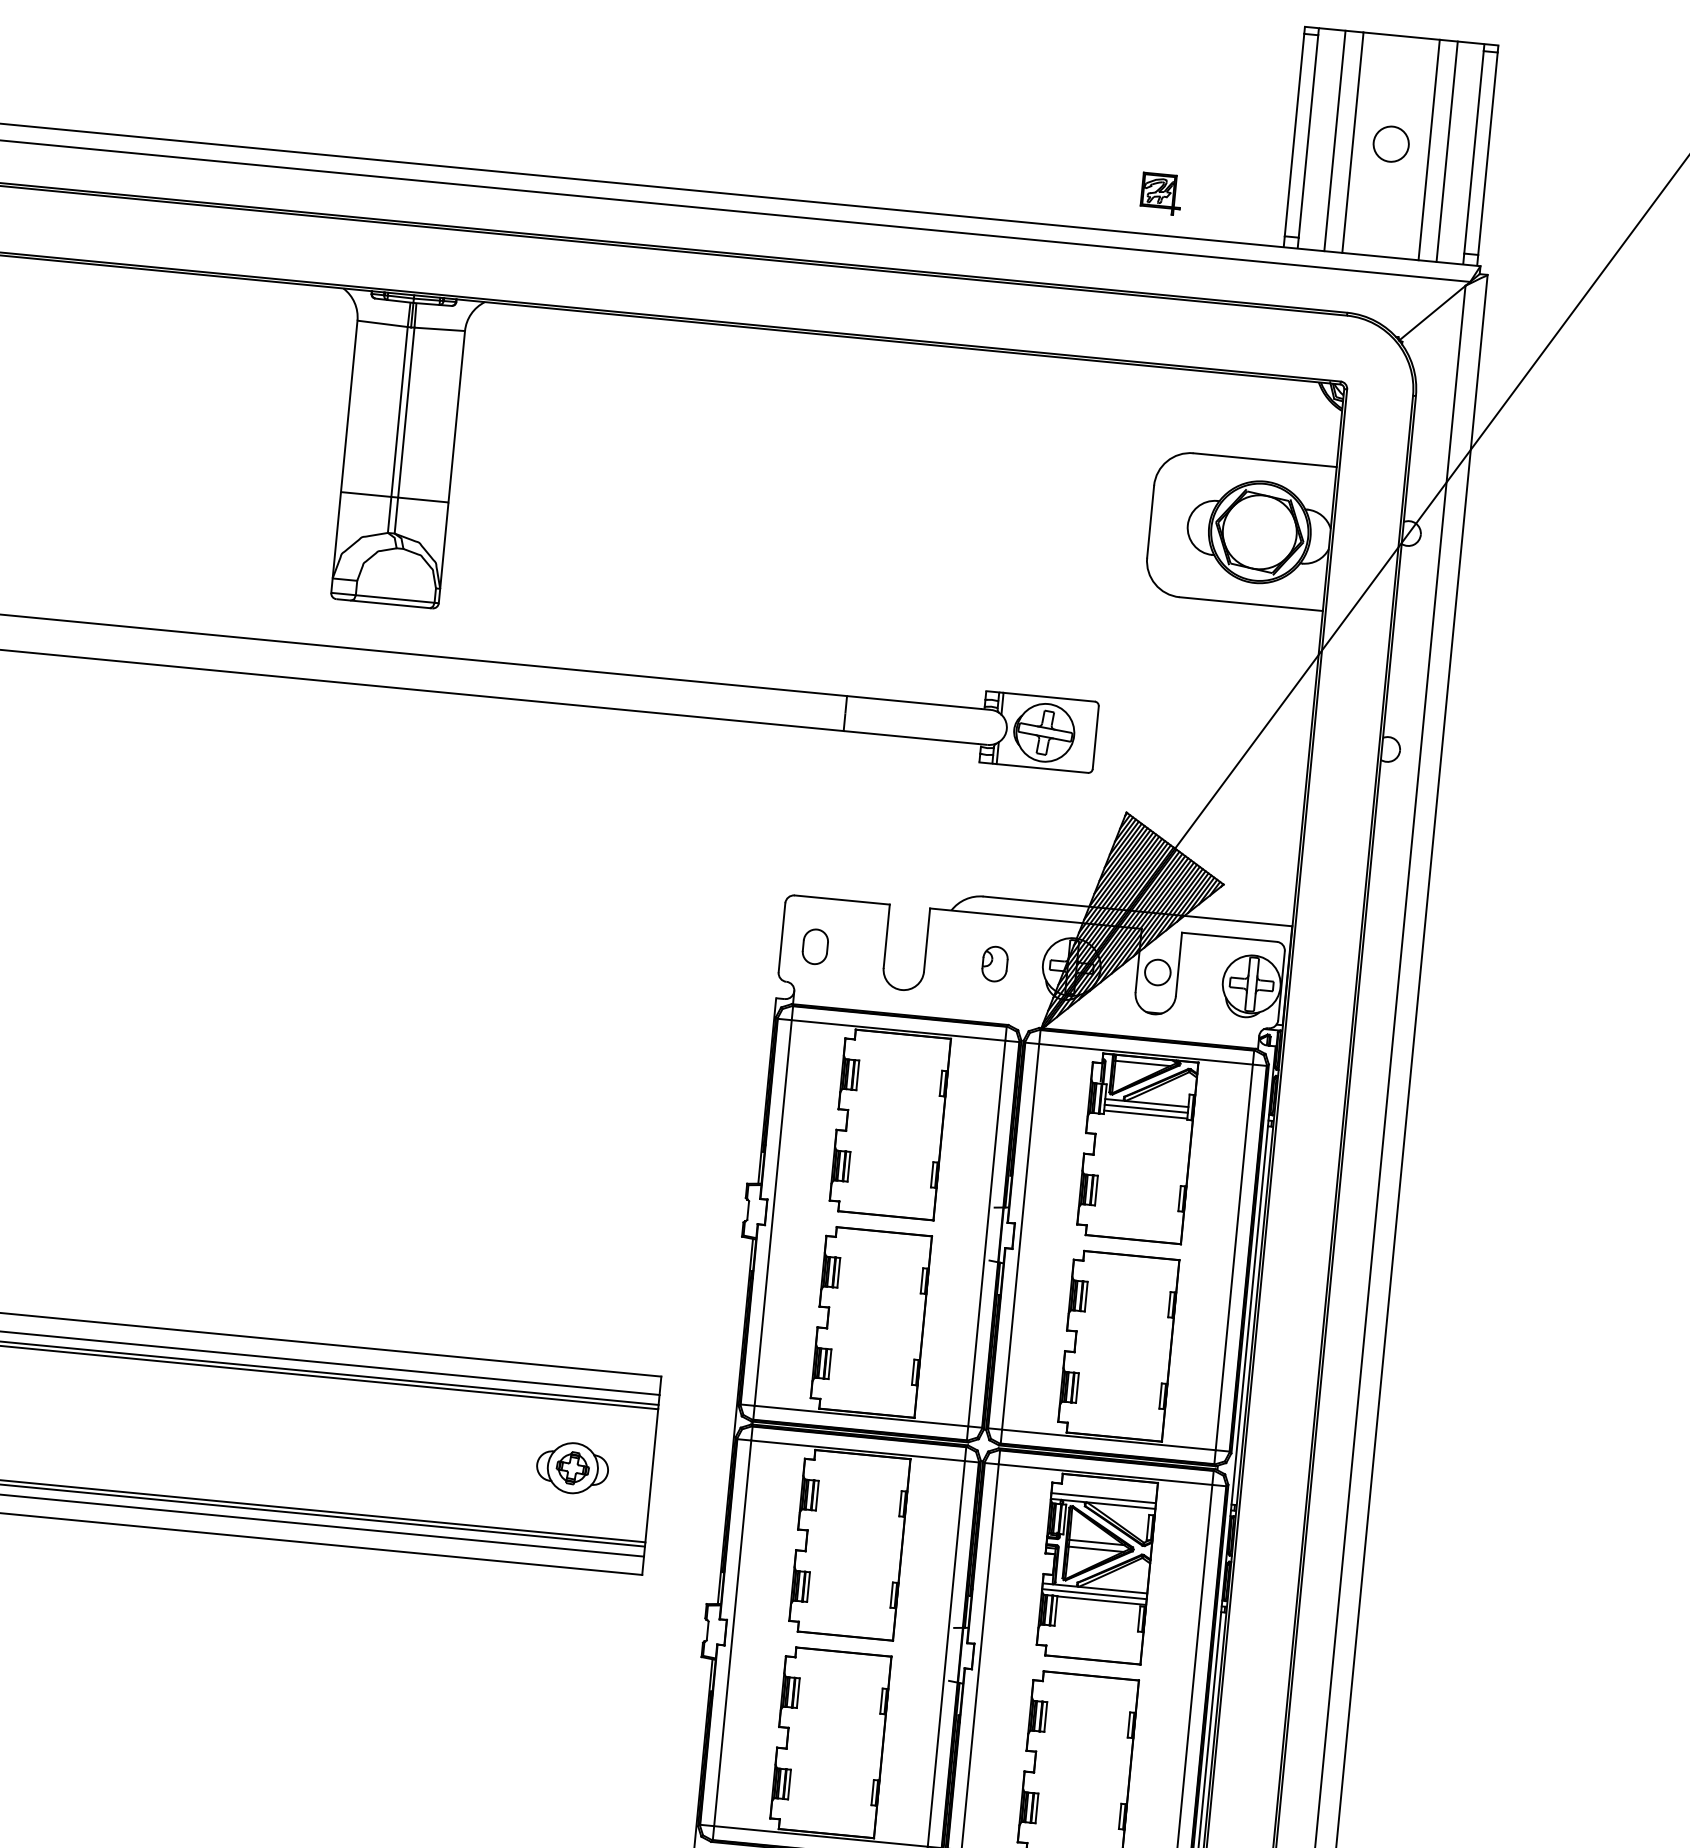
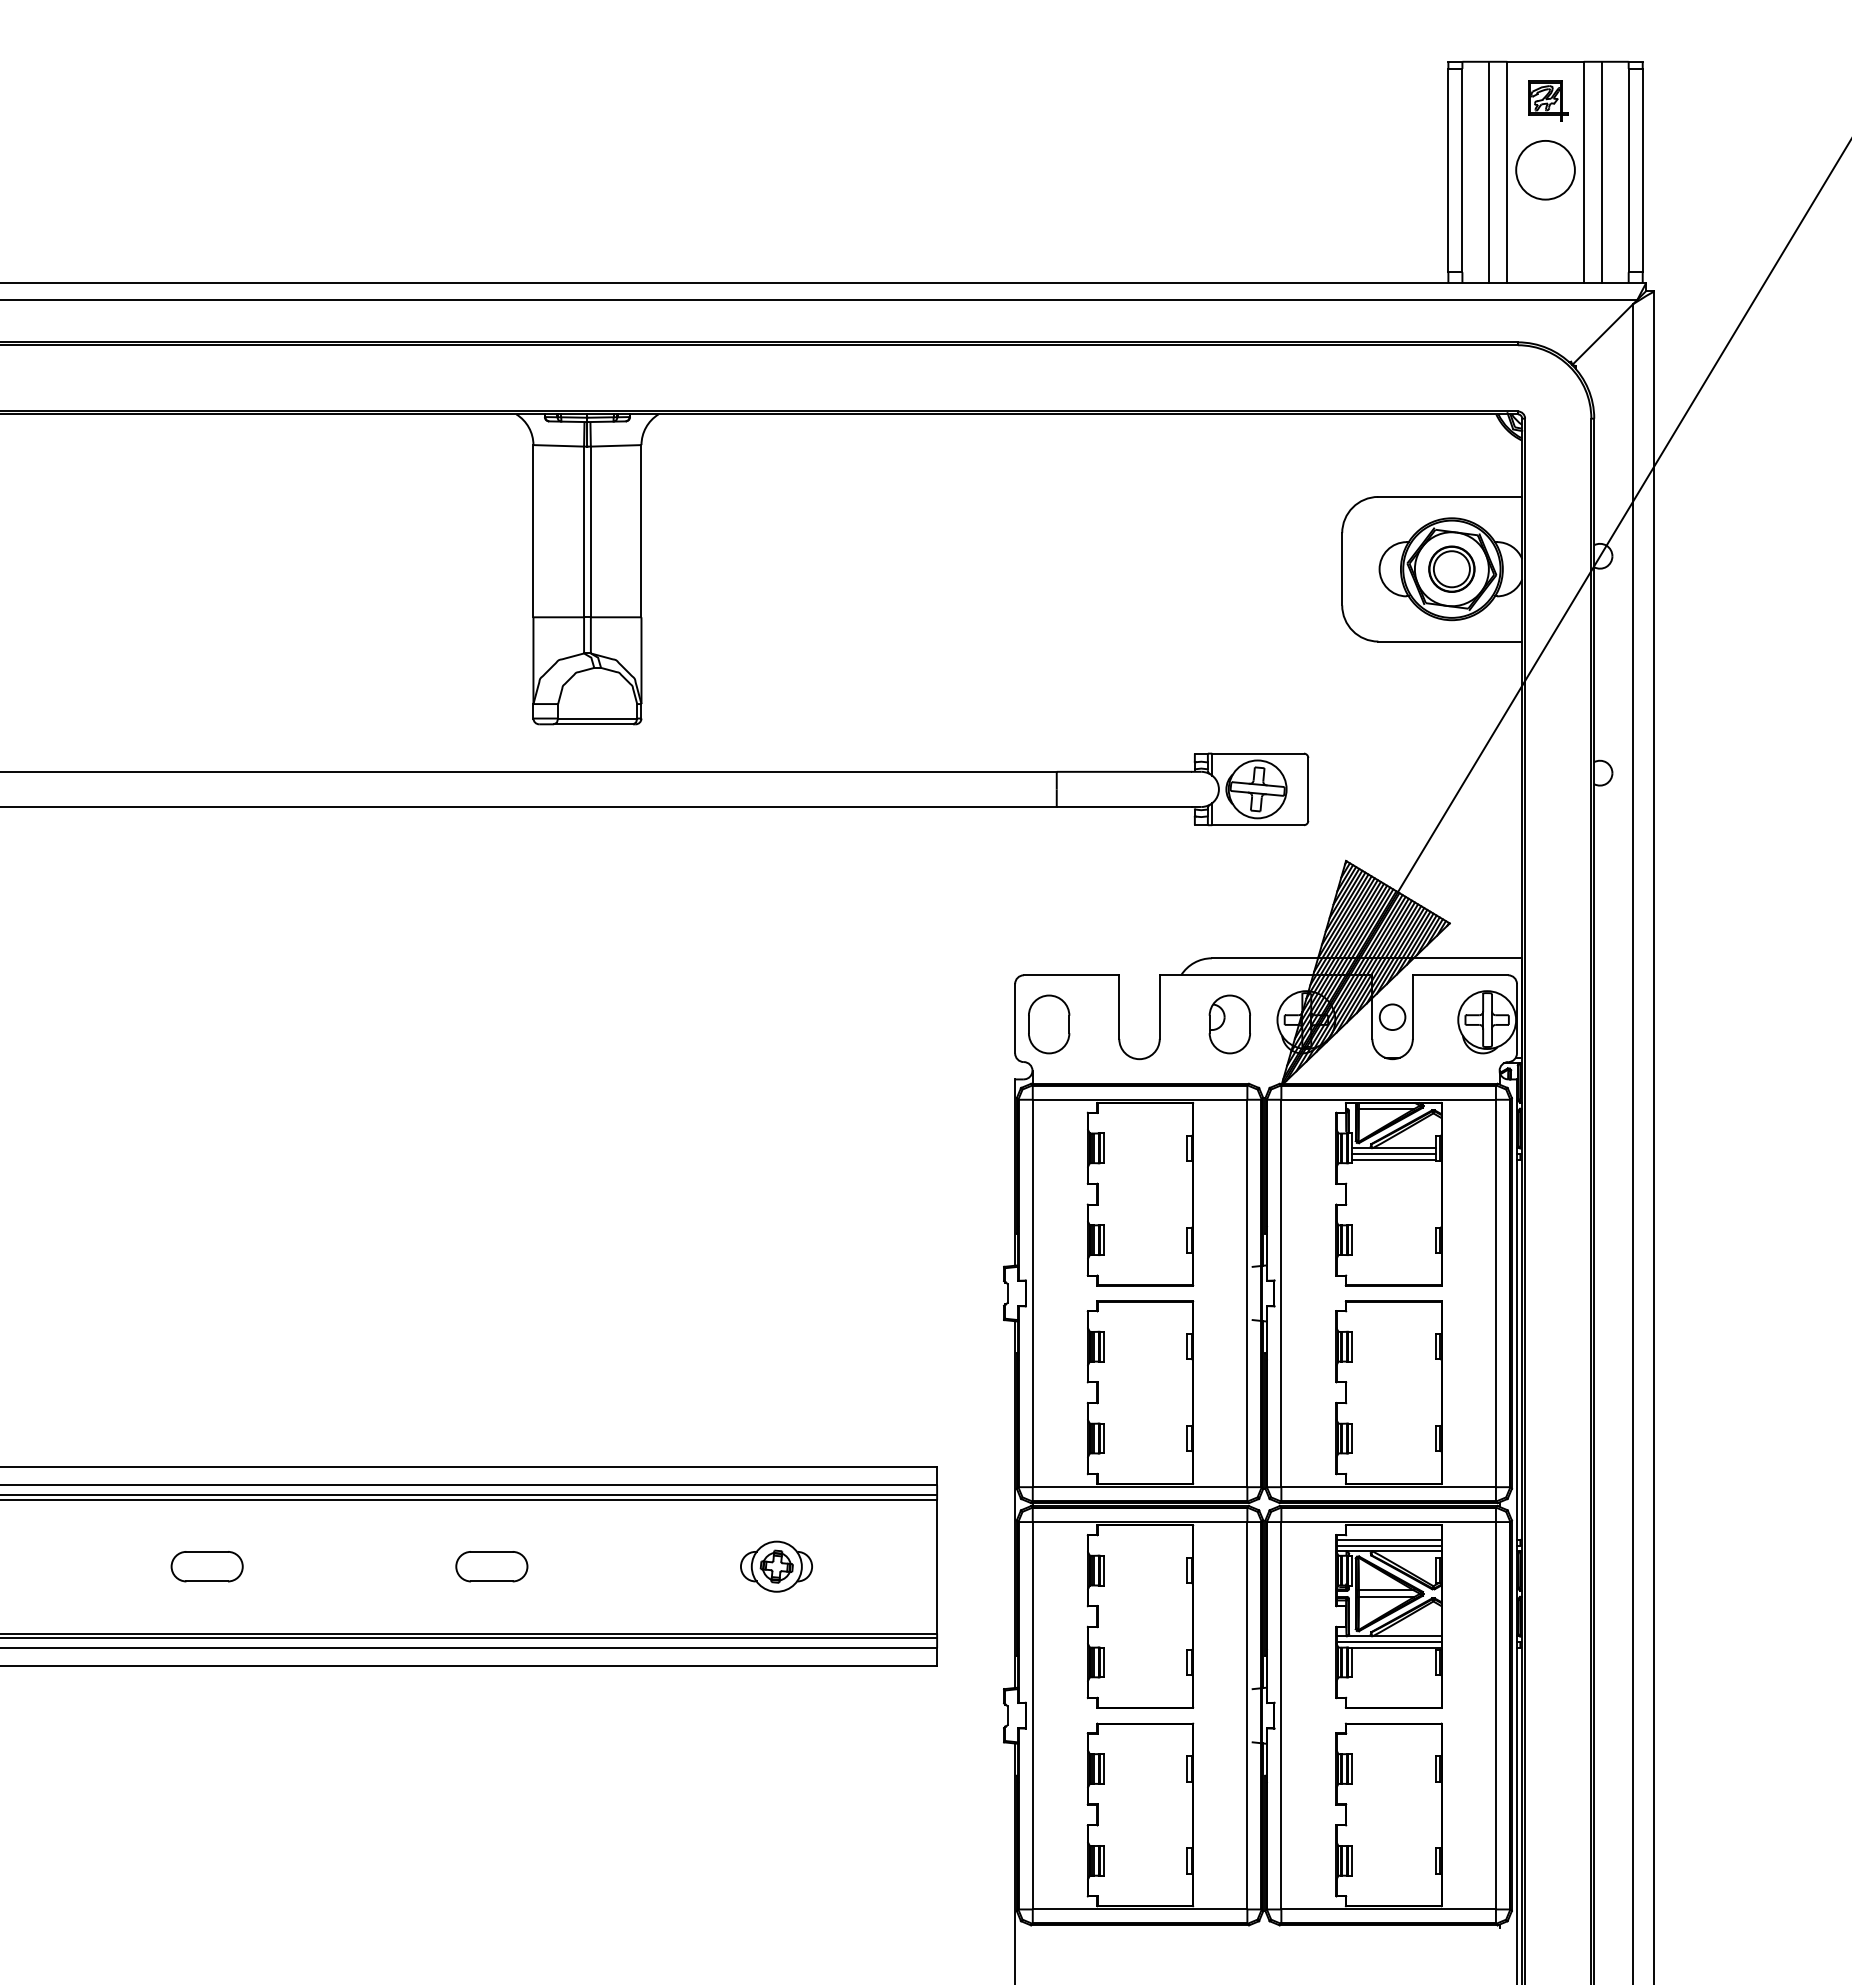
circle: (1391, 144) -> (1545, 170), size x1.67
part: (1161, 193) -> (1548, 100), moved
part: (1259, 531) -> (1451, 568), added
part: (815, 946) -> (1049, 1024), size x1.67
part: (994, 964) -> (1229, 1024), size x1.67
part: (208, 1432) -> (491, 1566), added
part: (572, 1467) -> (776, 1566), moved
line: (1103, 1492) -> (1388, 1539), added

